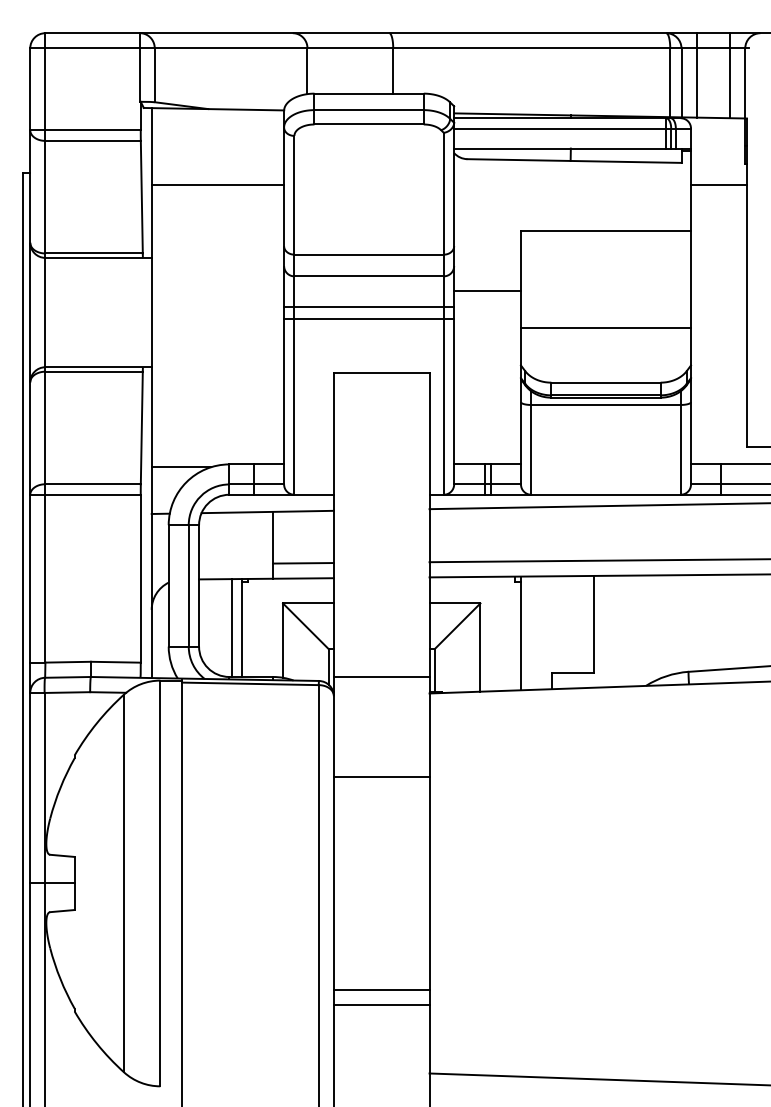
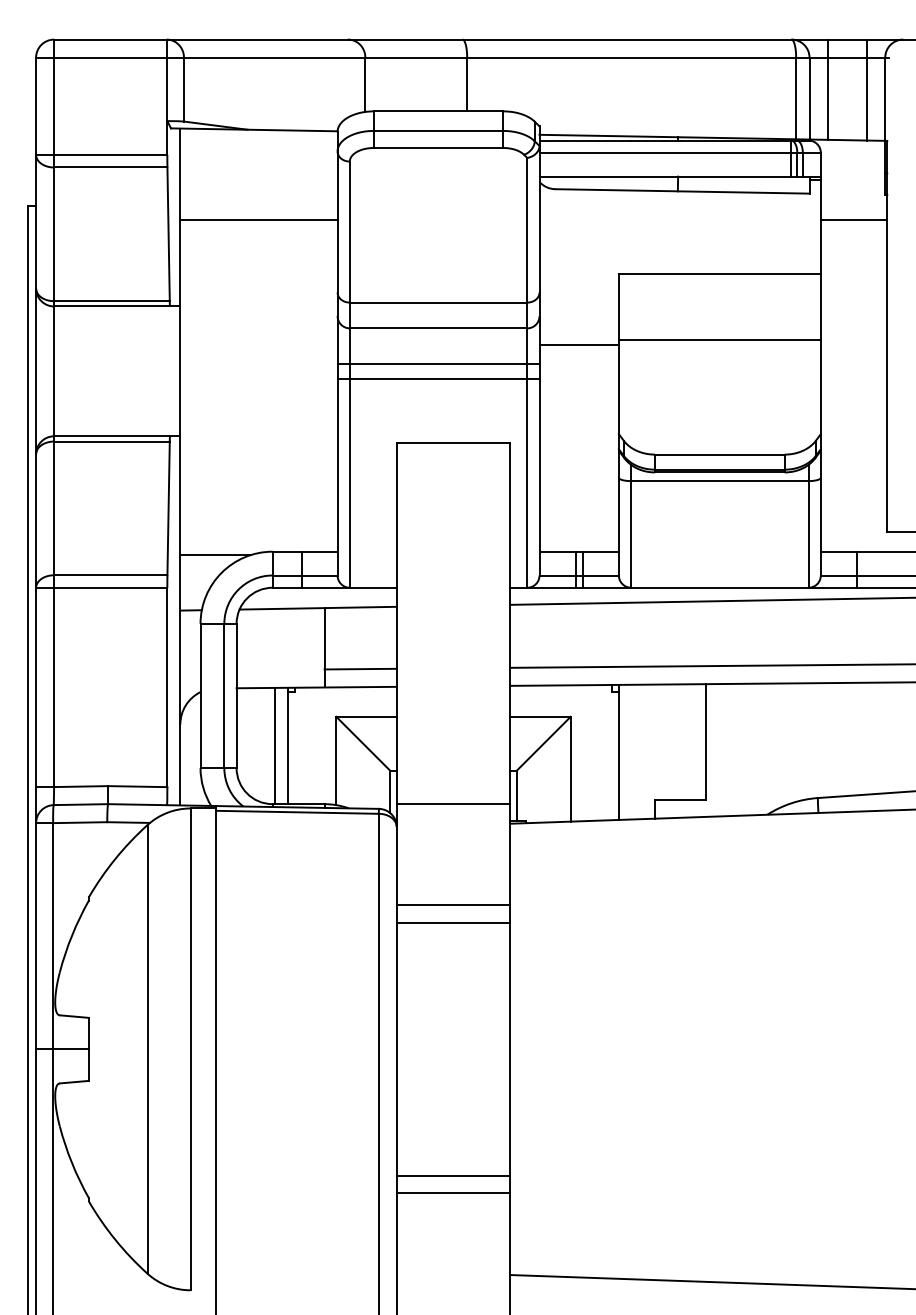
line: (605, 328) -> (719, 340), moved
line: (381, 761) -> (453, 904), added

